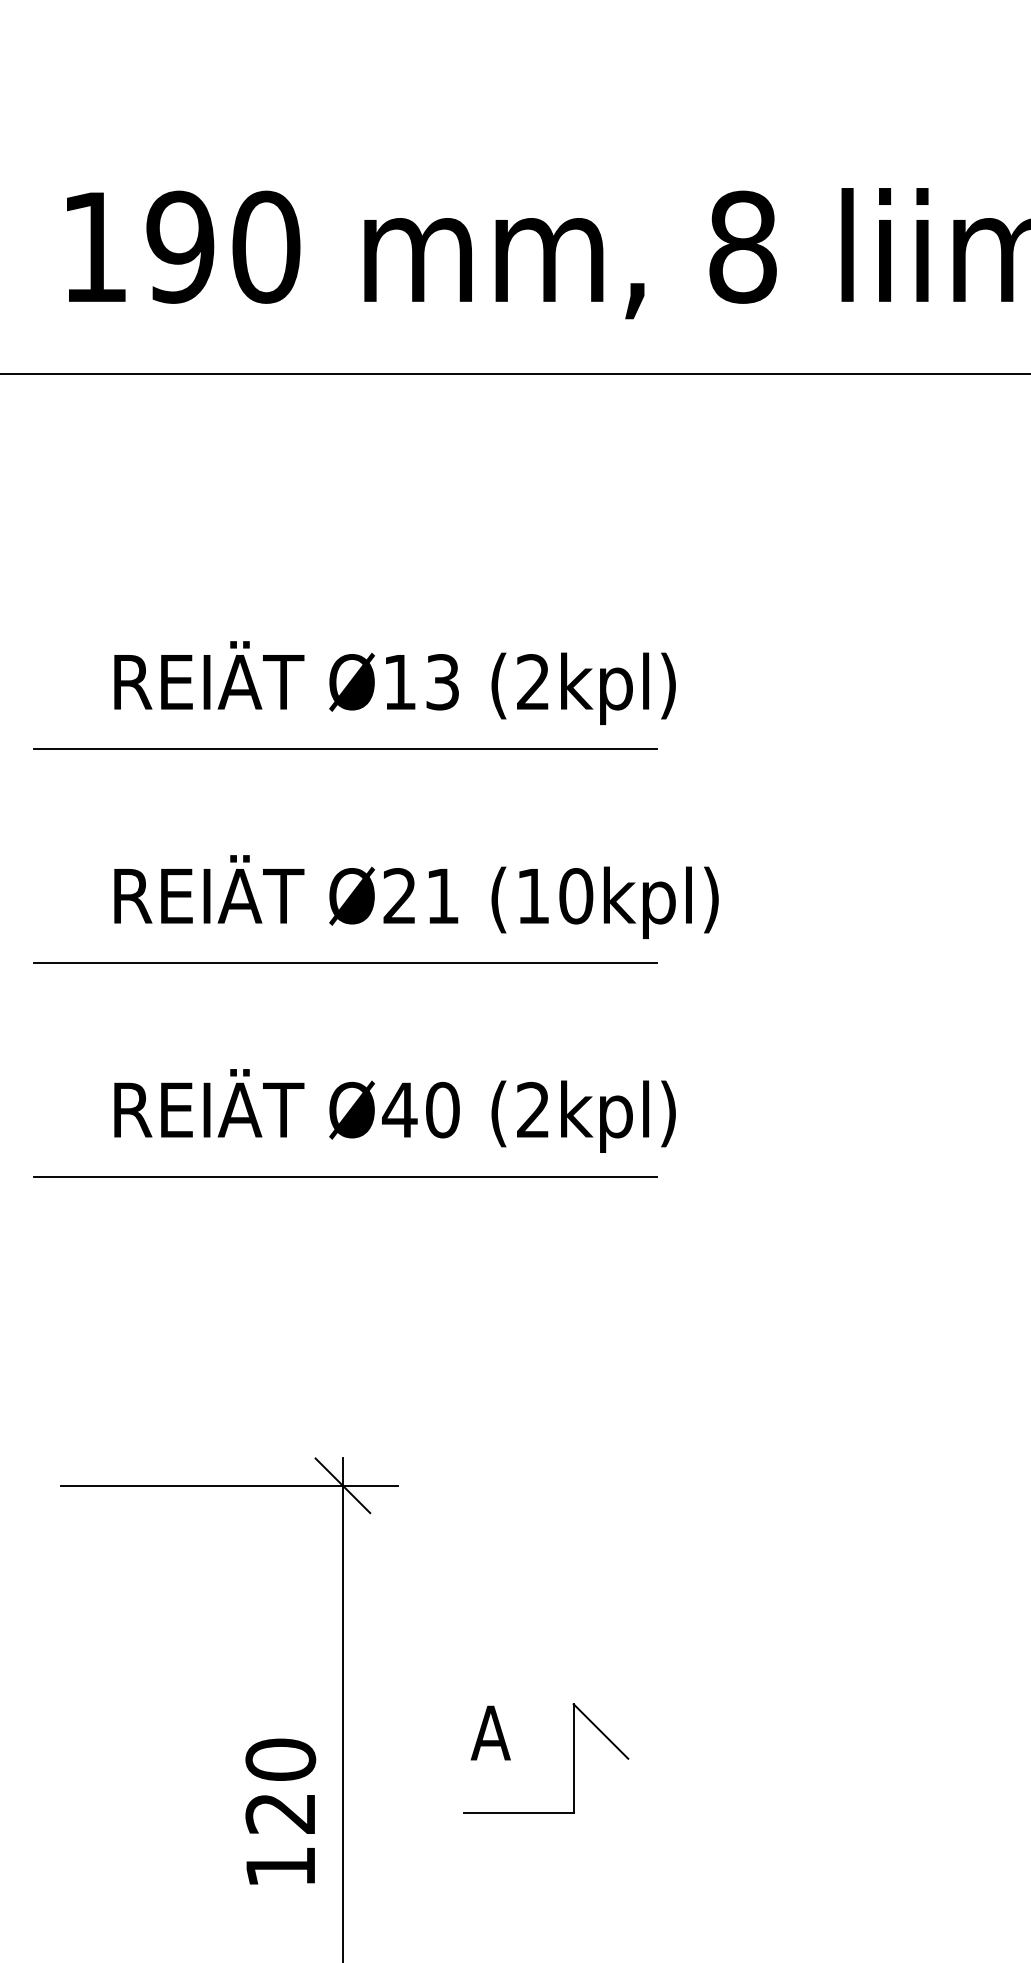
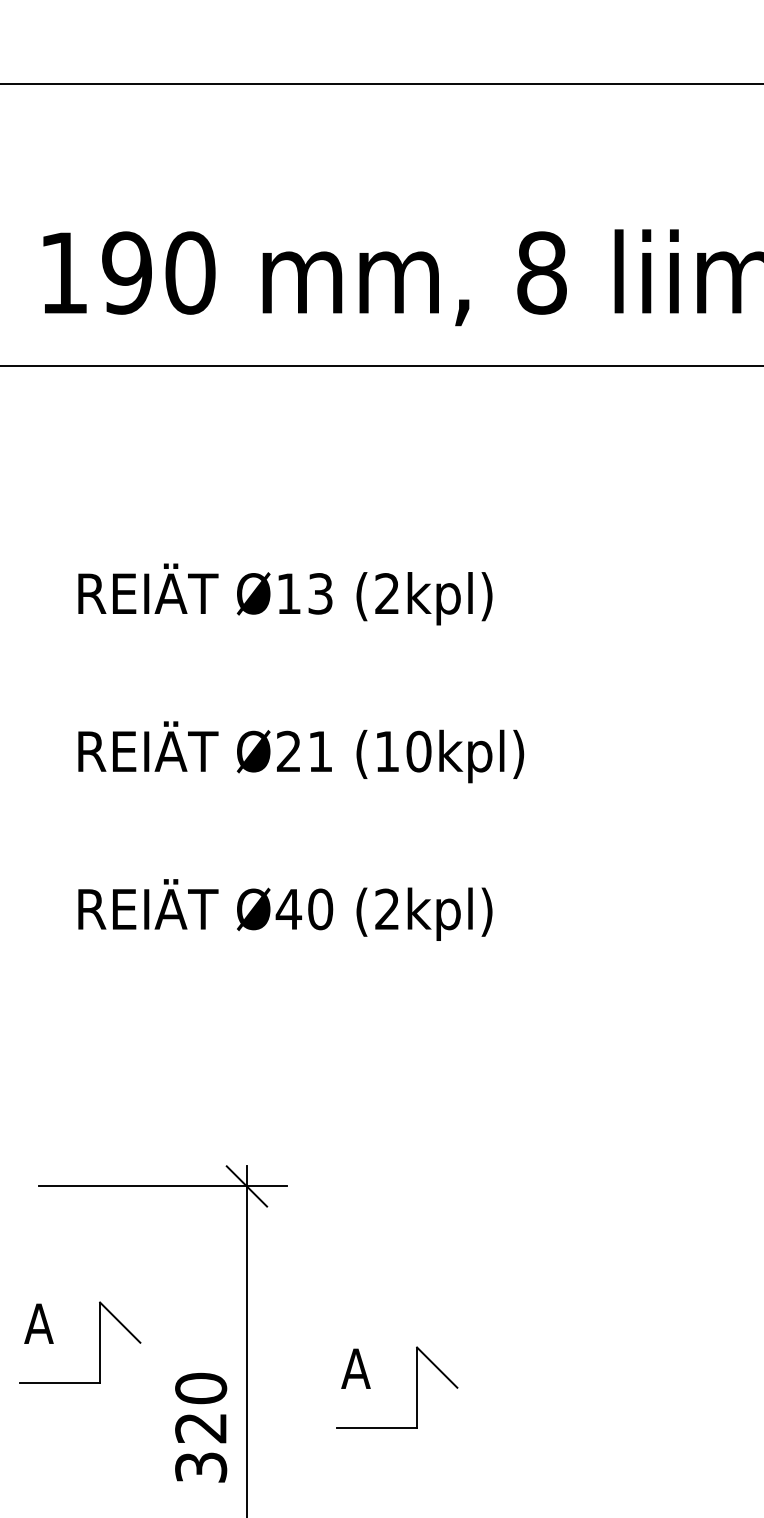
line: (345, 748) -> (248, 642), removed
line: (345, 962) -> (248, 800), removed
line: (345, 1176) -> (248, 958), removed
part: (142, 1697) -> (99, 1342), added
text: (281, 1866) -> (201, 1467), 120 -> 320

